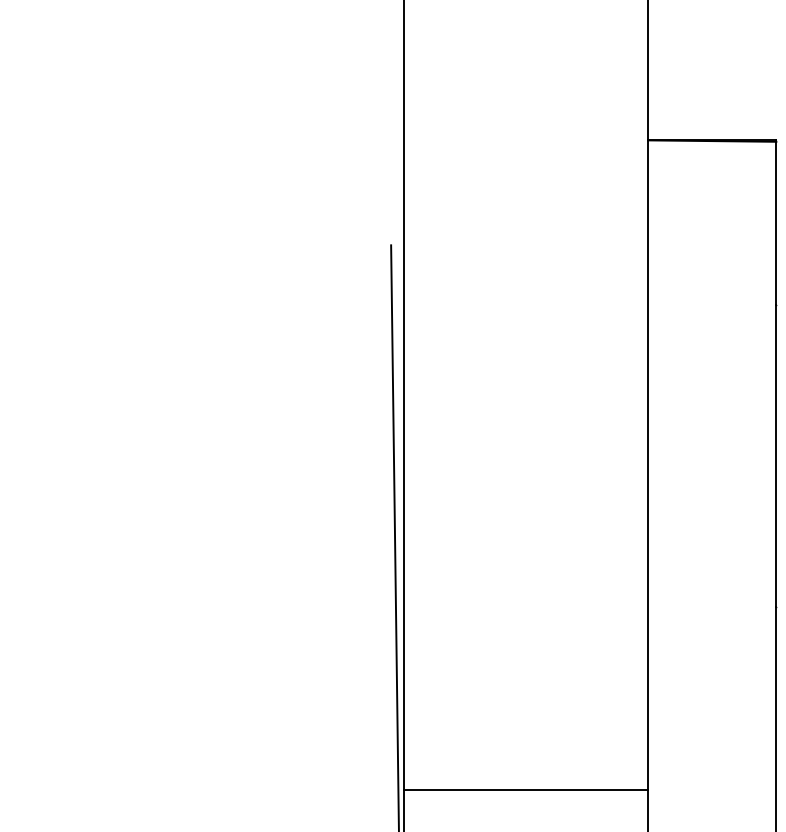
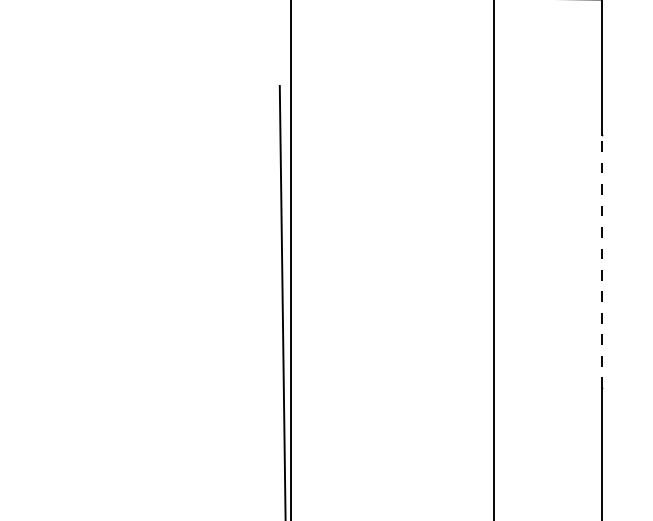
line: (776, 455) -> (601, 261), solid -> dashed

